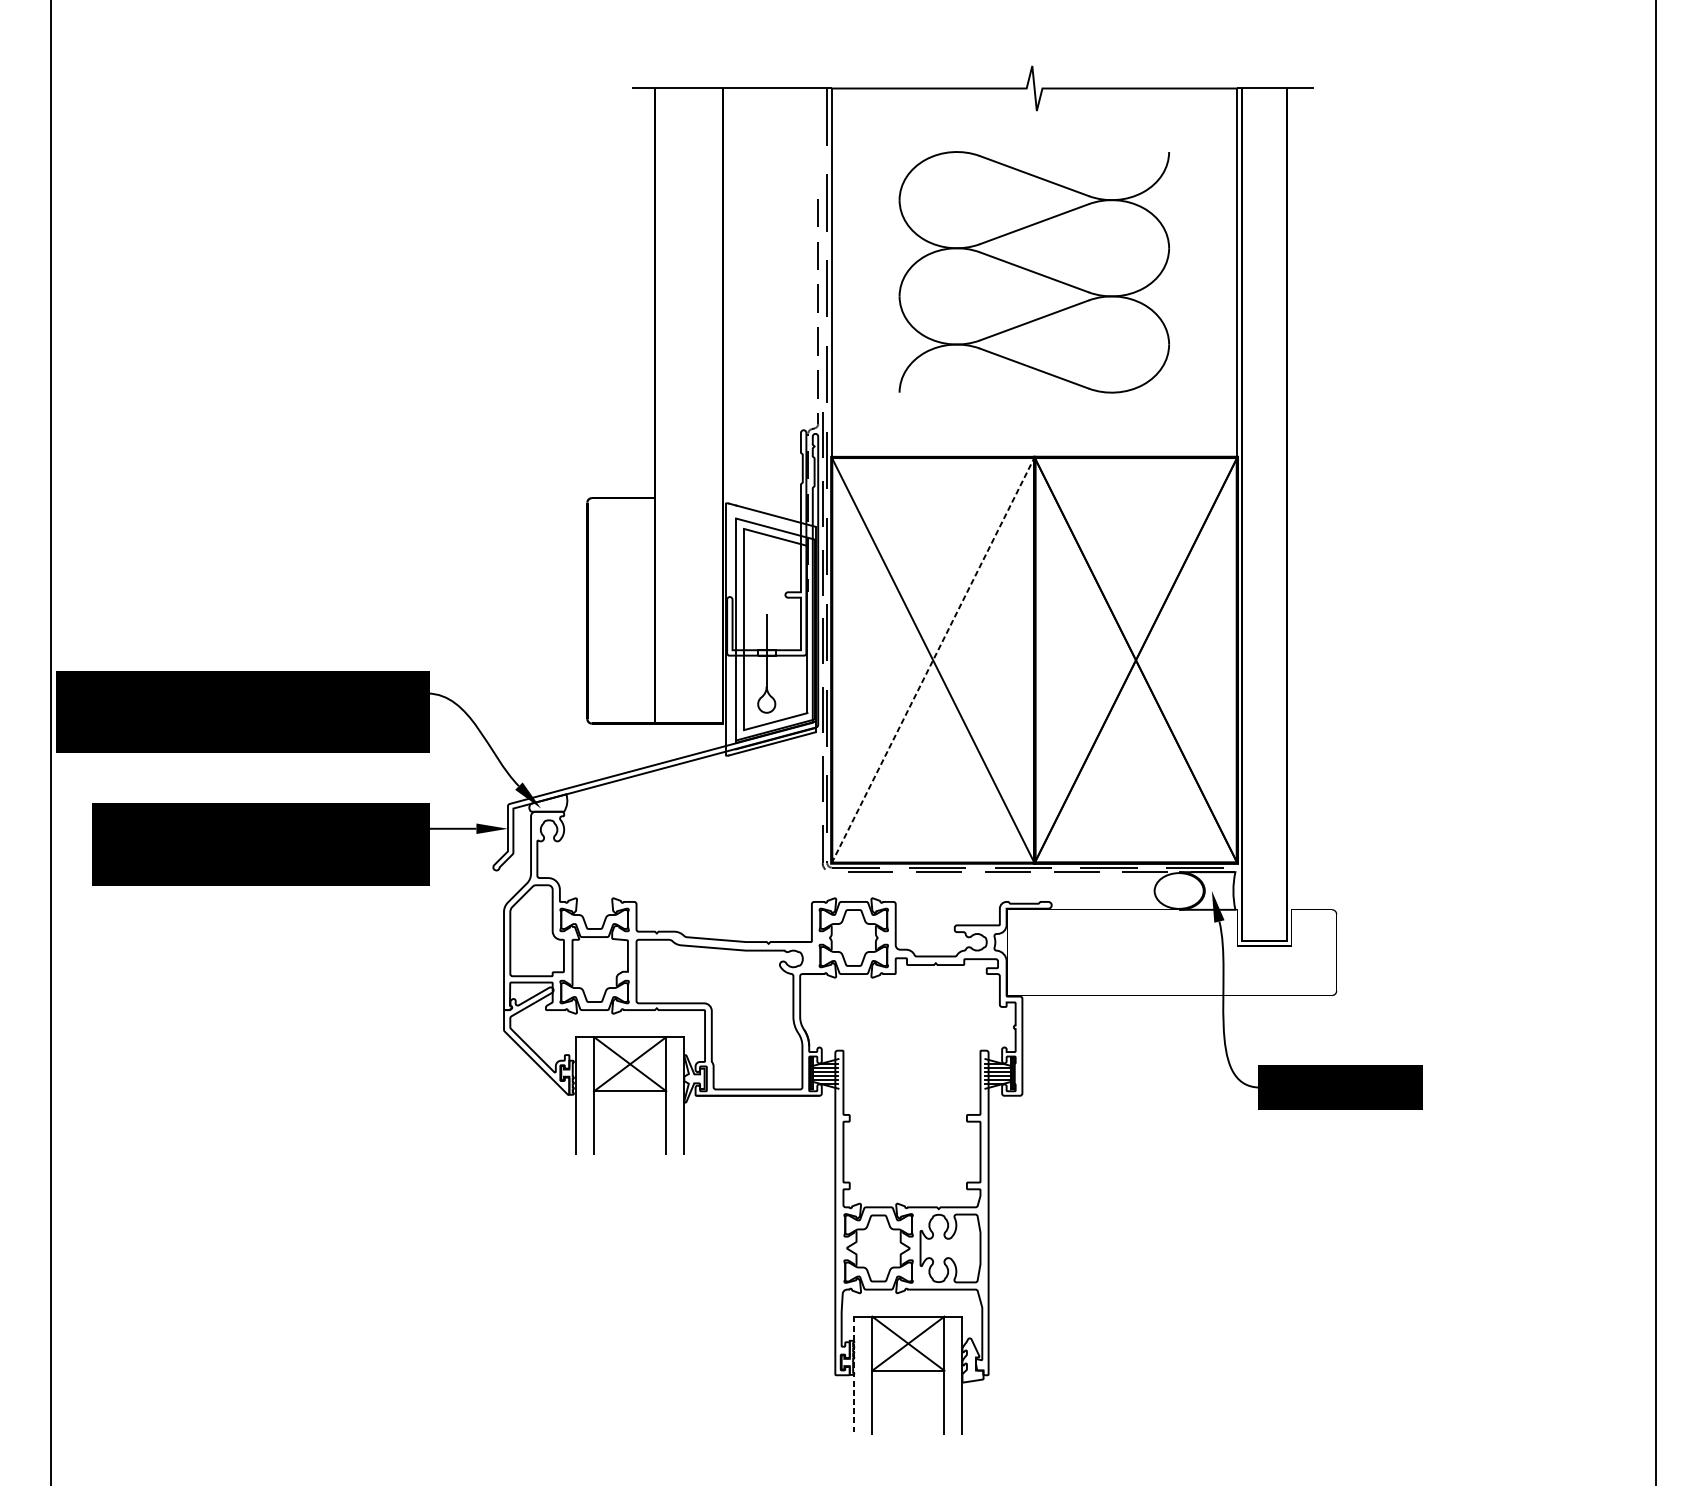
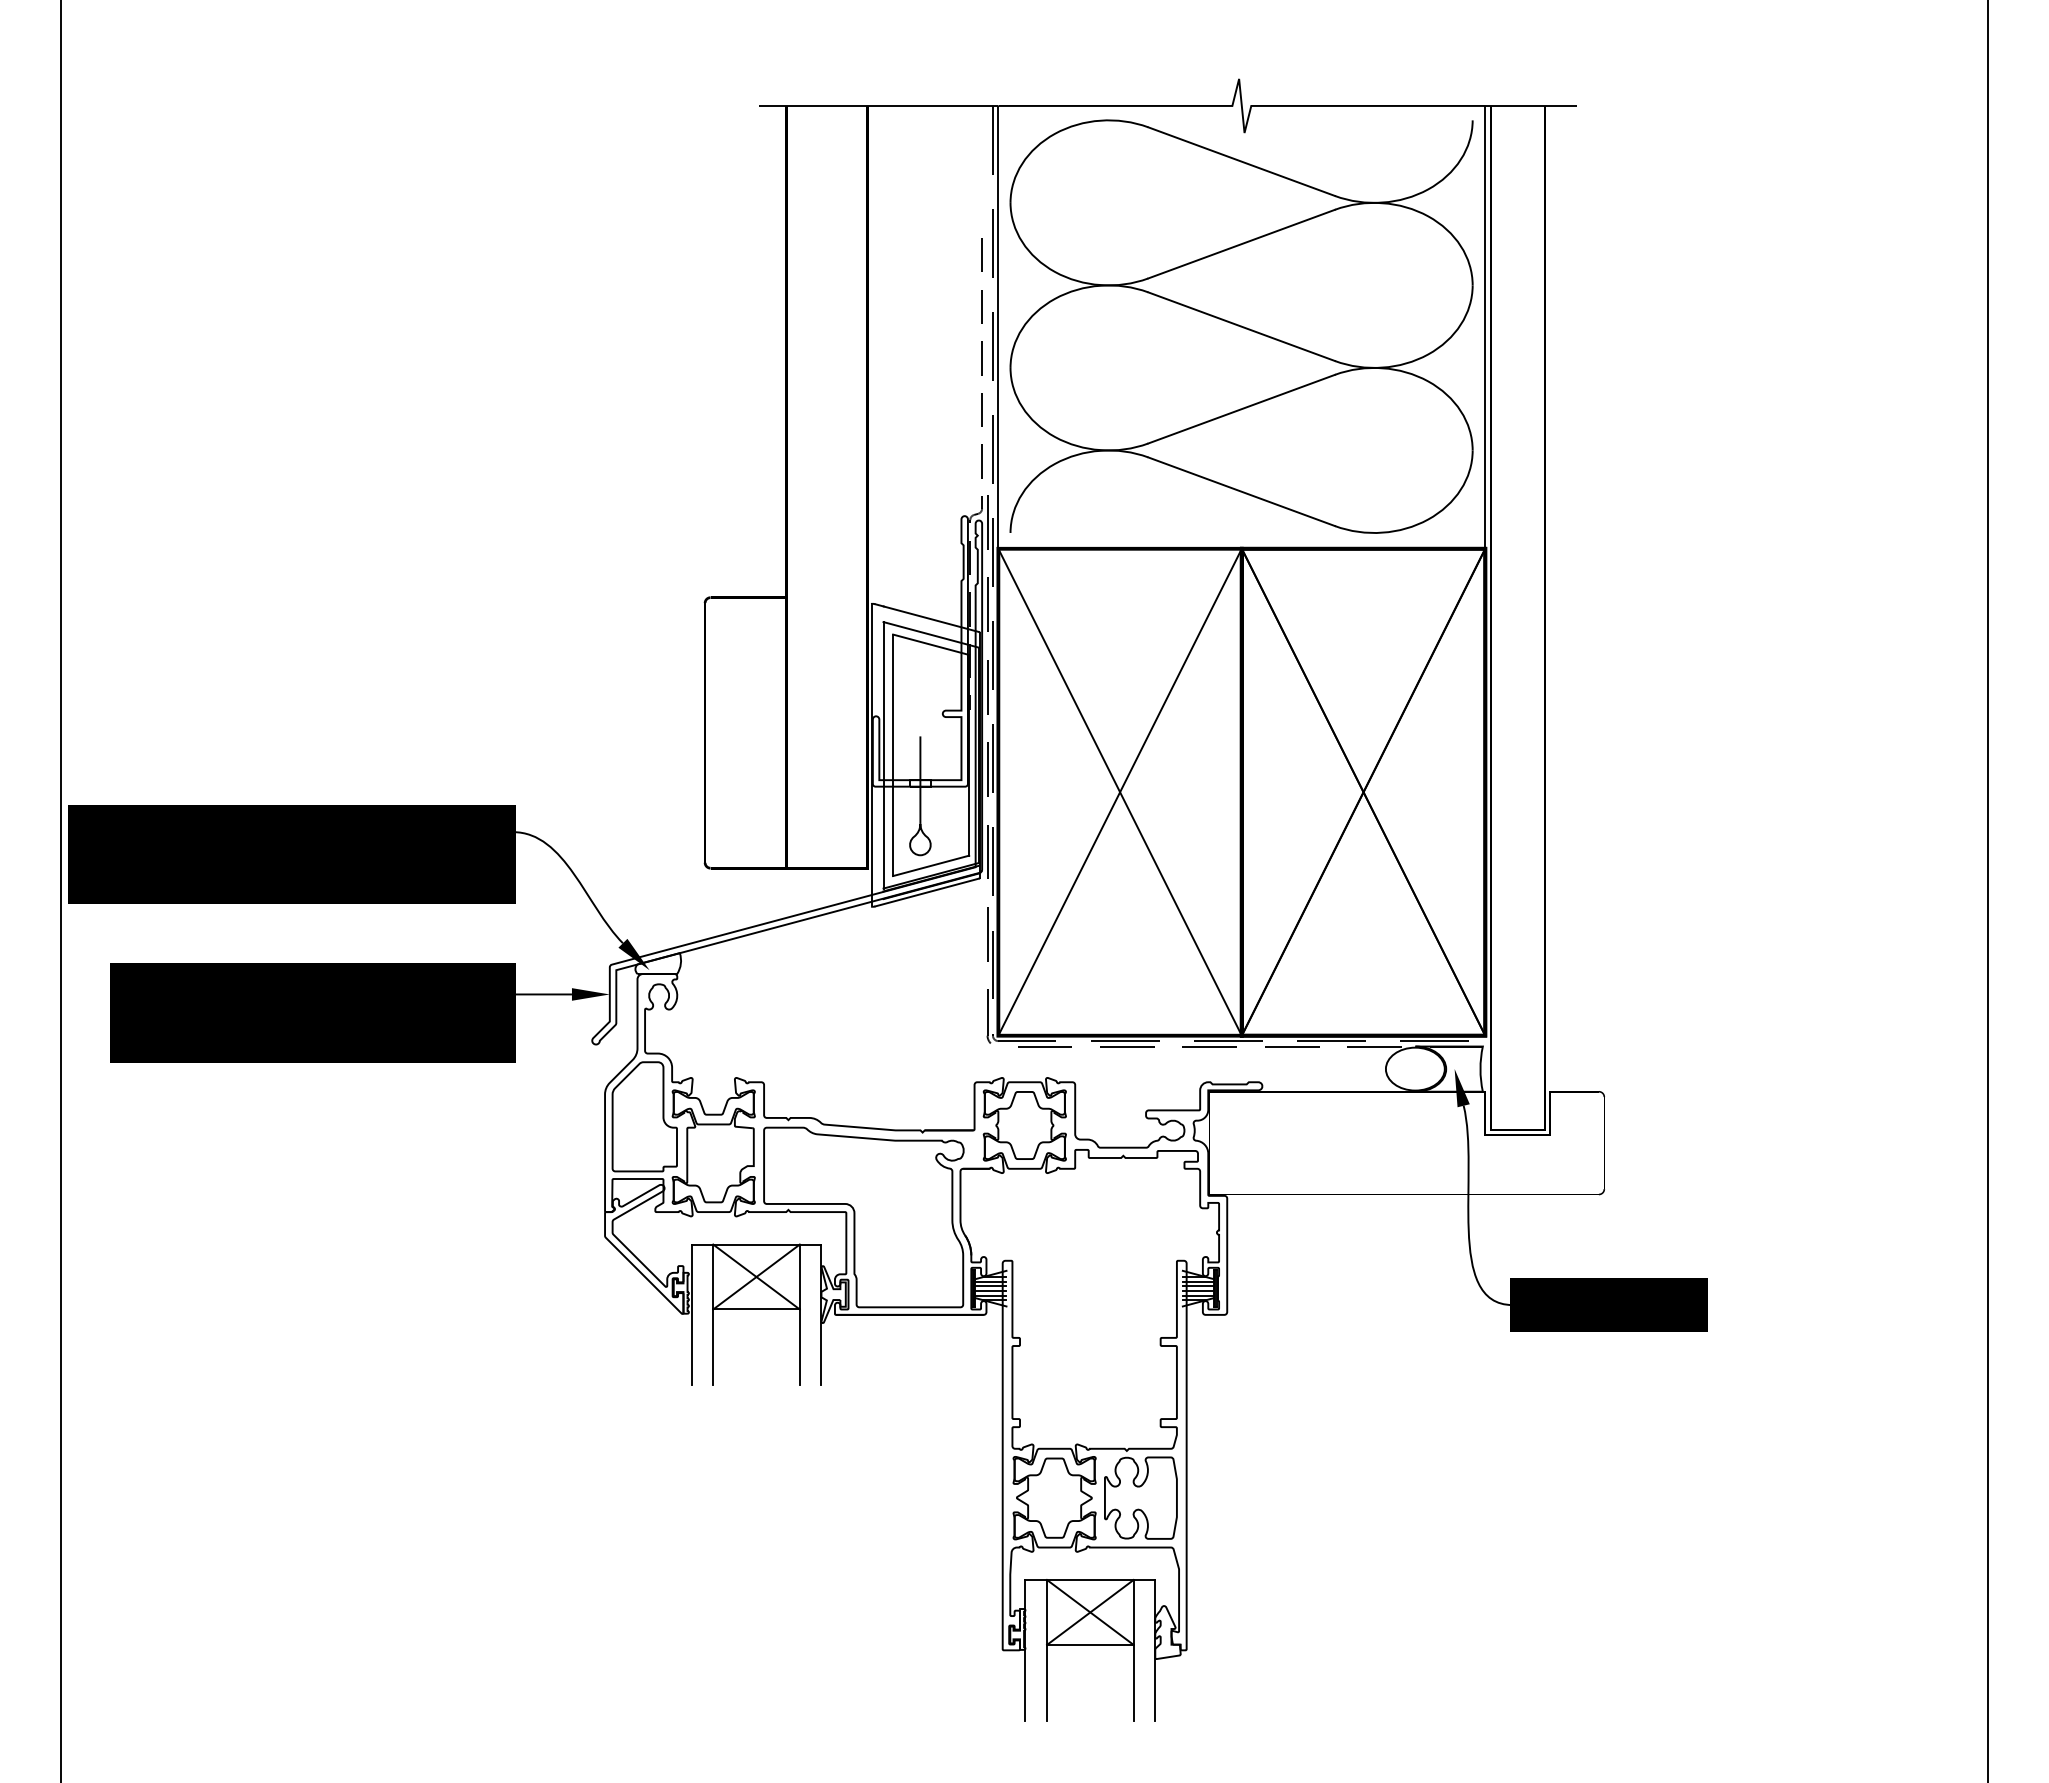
part: (1034, 272) -> (1241, 326), size x1.43
line: (933, 659) -> (1120, 791), dashed -> solid
line: (854, 1375) -> (1025, 1650), dashed -> solid

